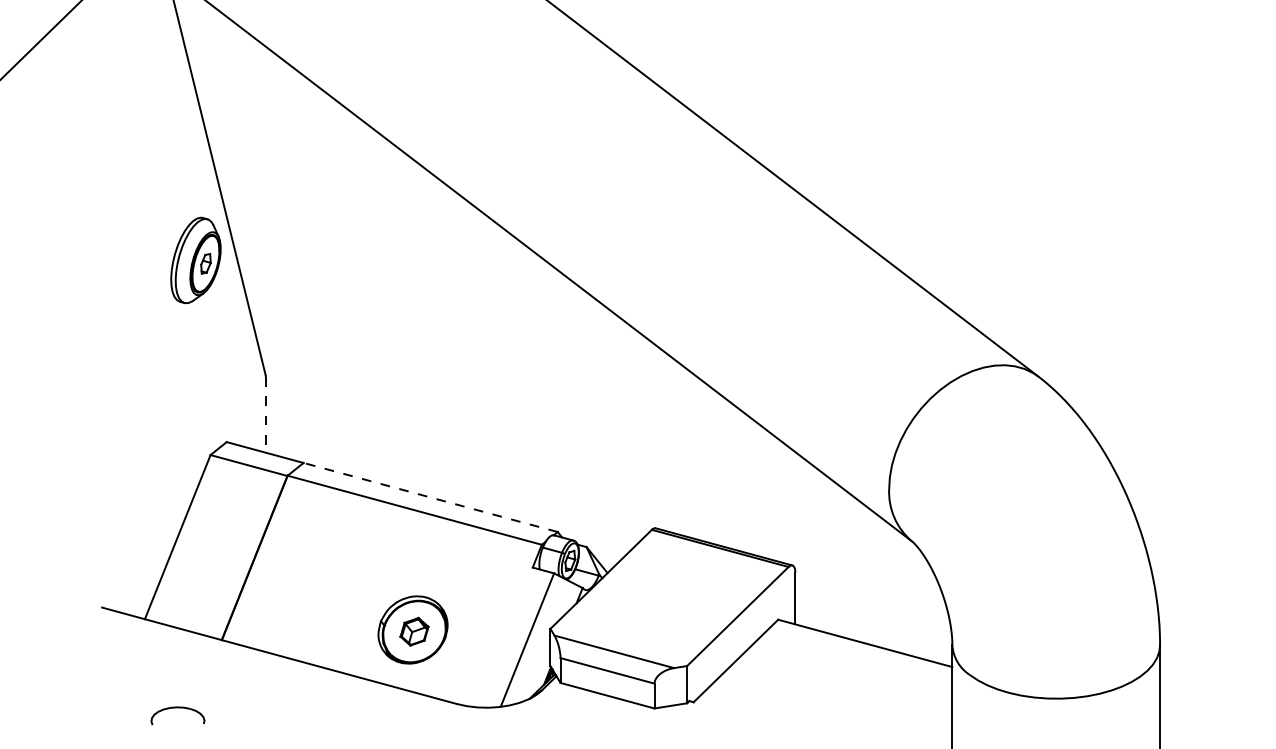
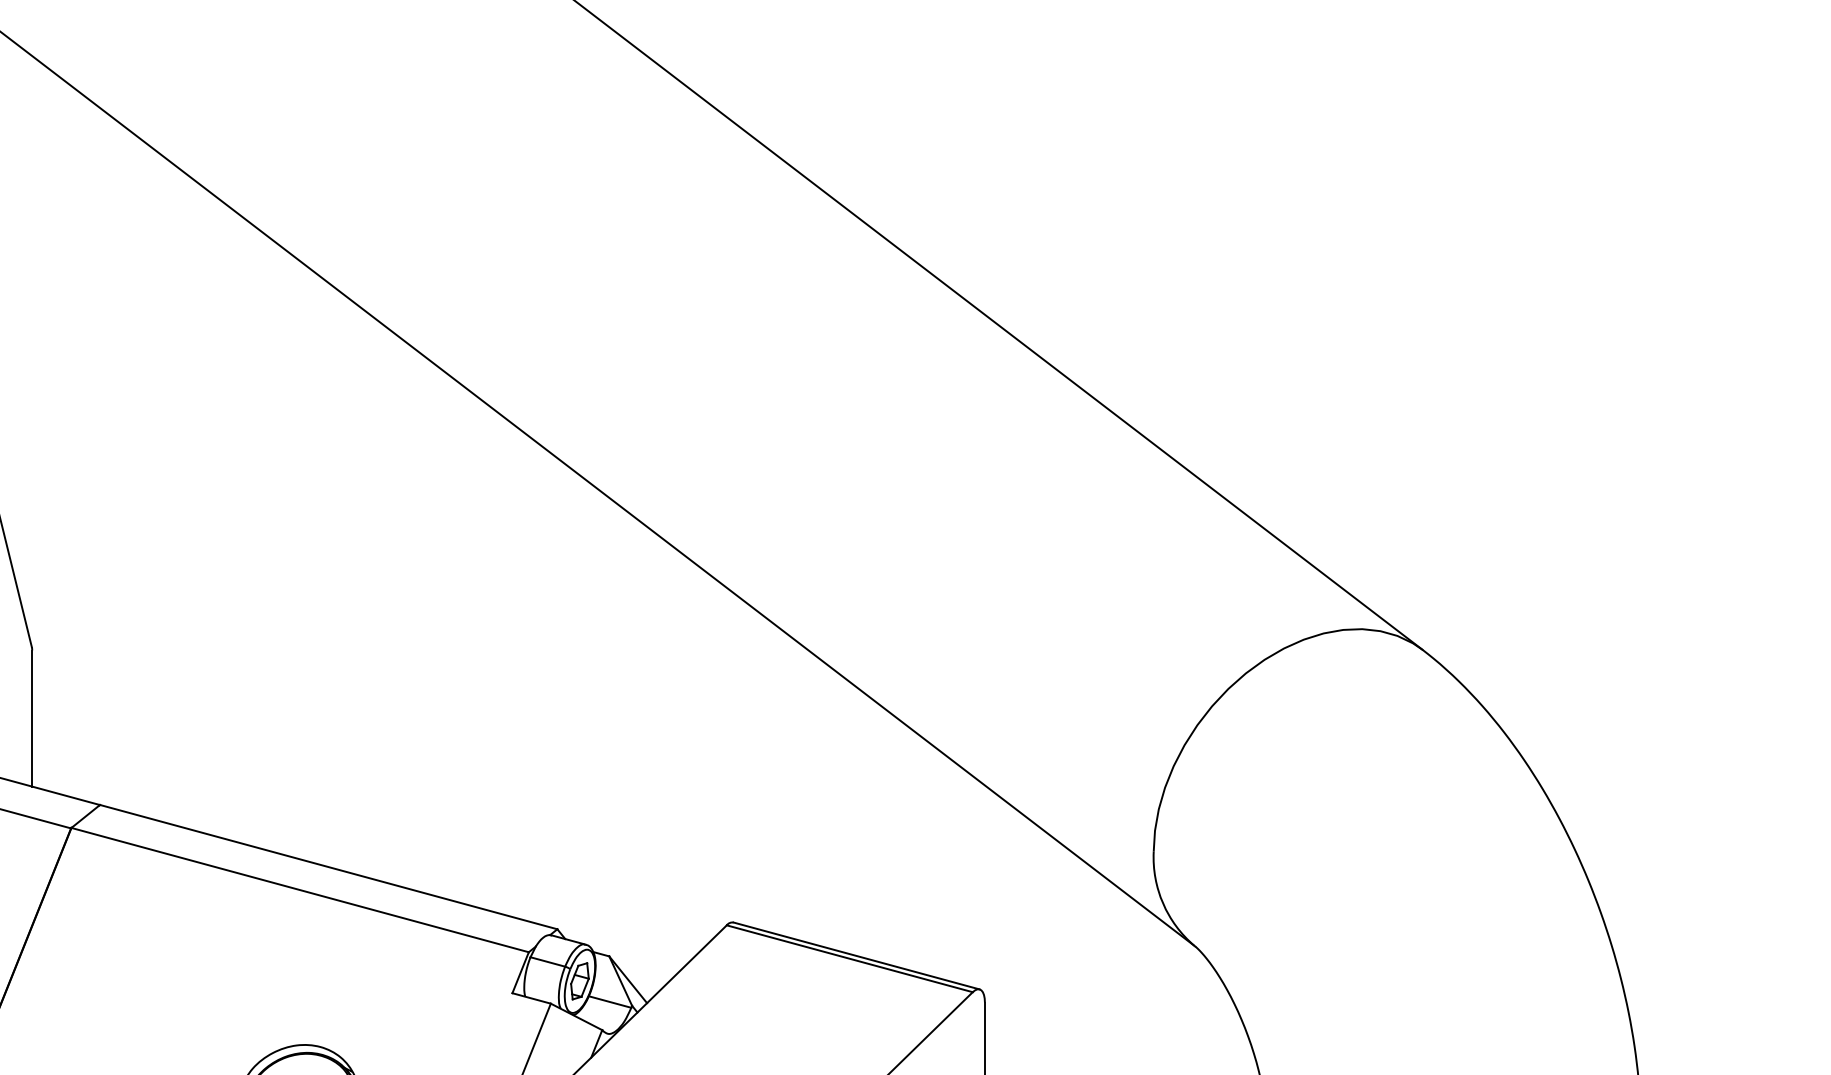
line: (265, 414) -> (31, 717), dashed -> solid
line: (430, 497) -> (328, 867), dashed -> solid

